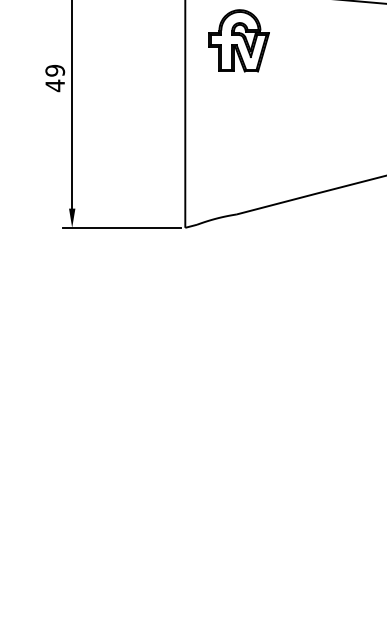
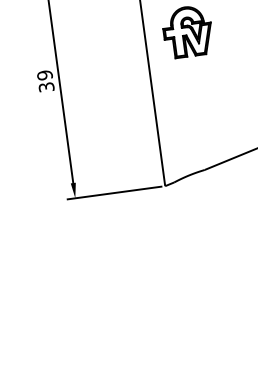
text: (55, 85) -> (46, 87), 49 -> 39

